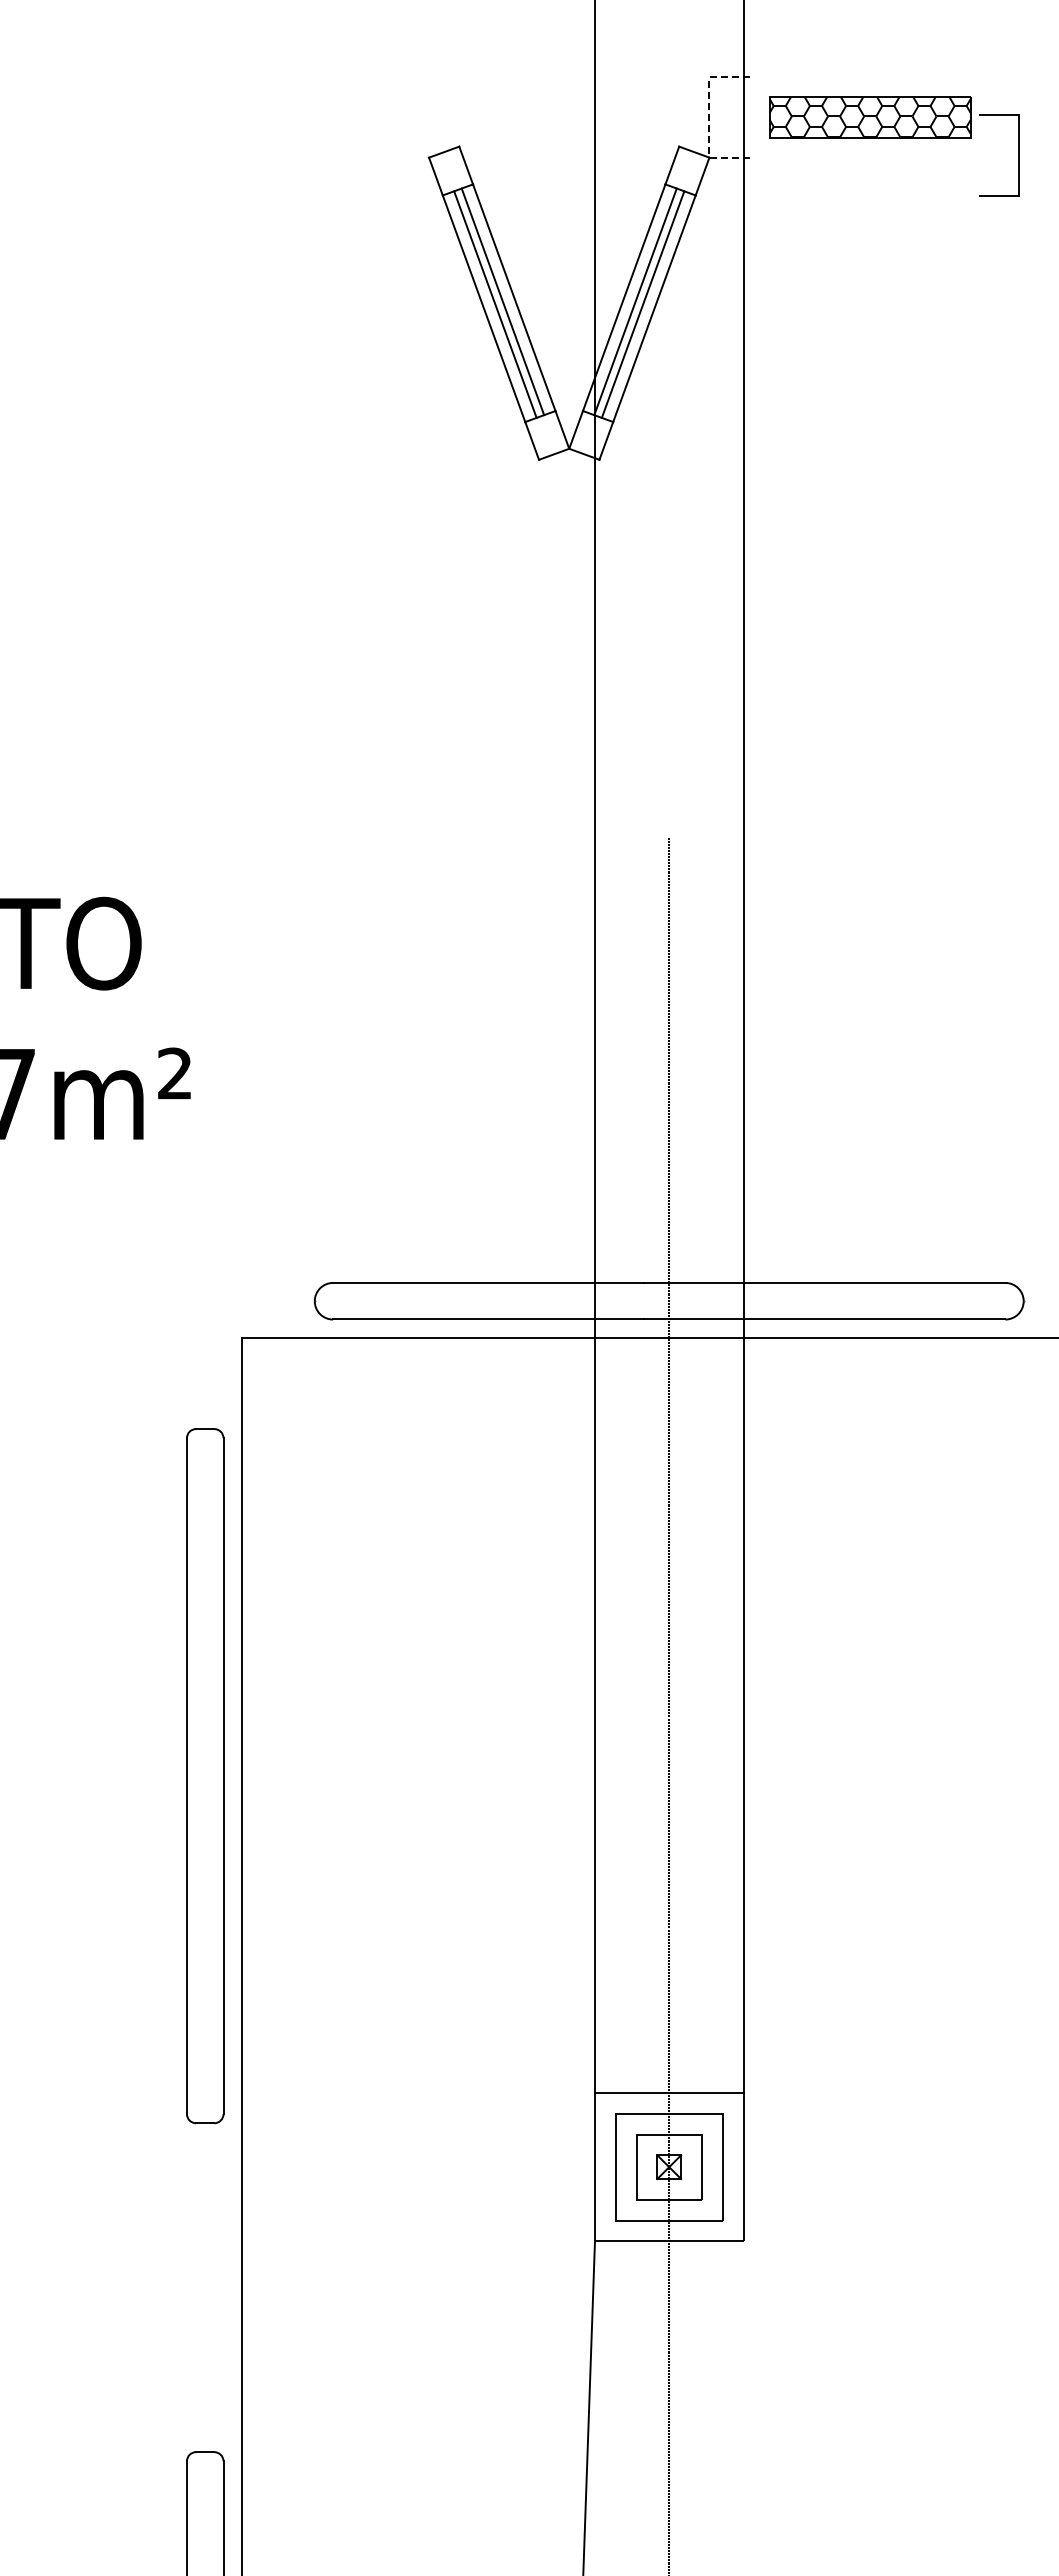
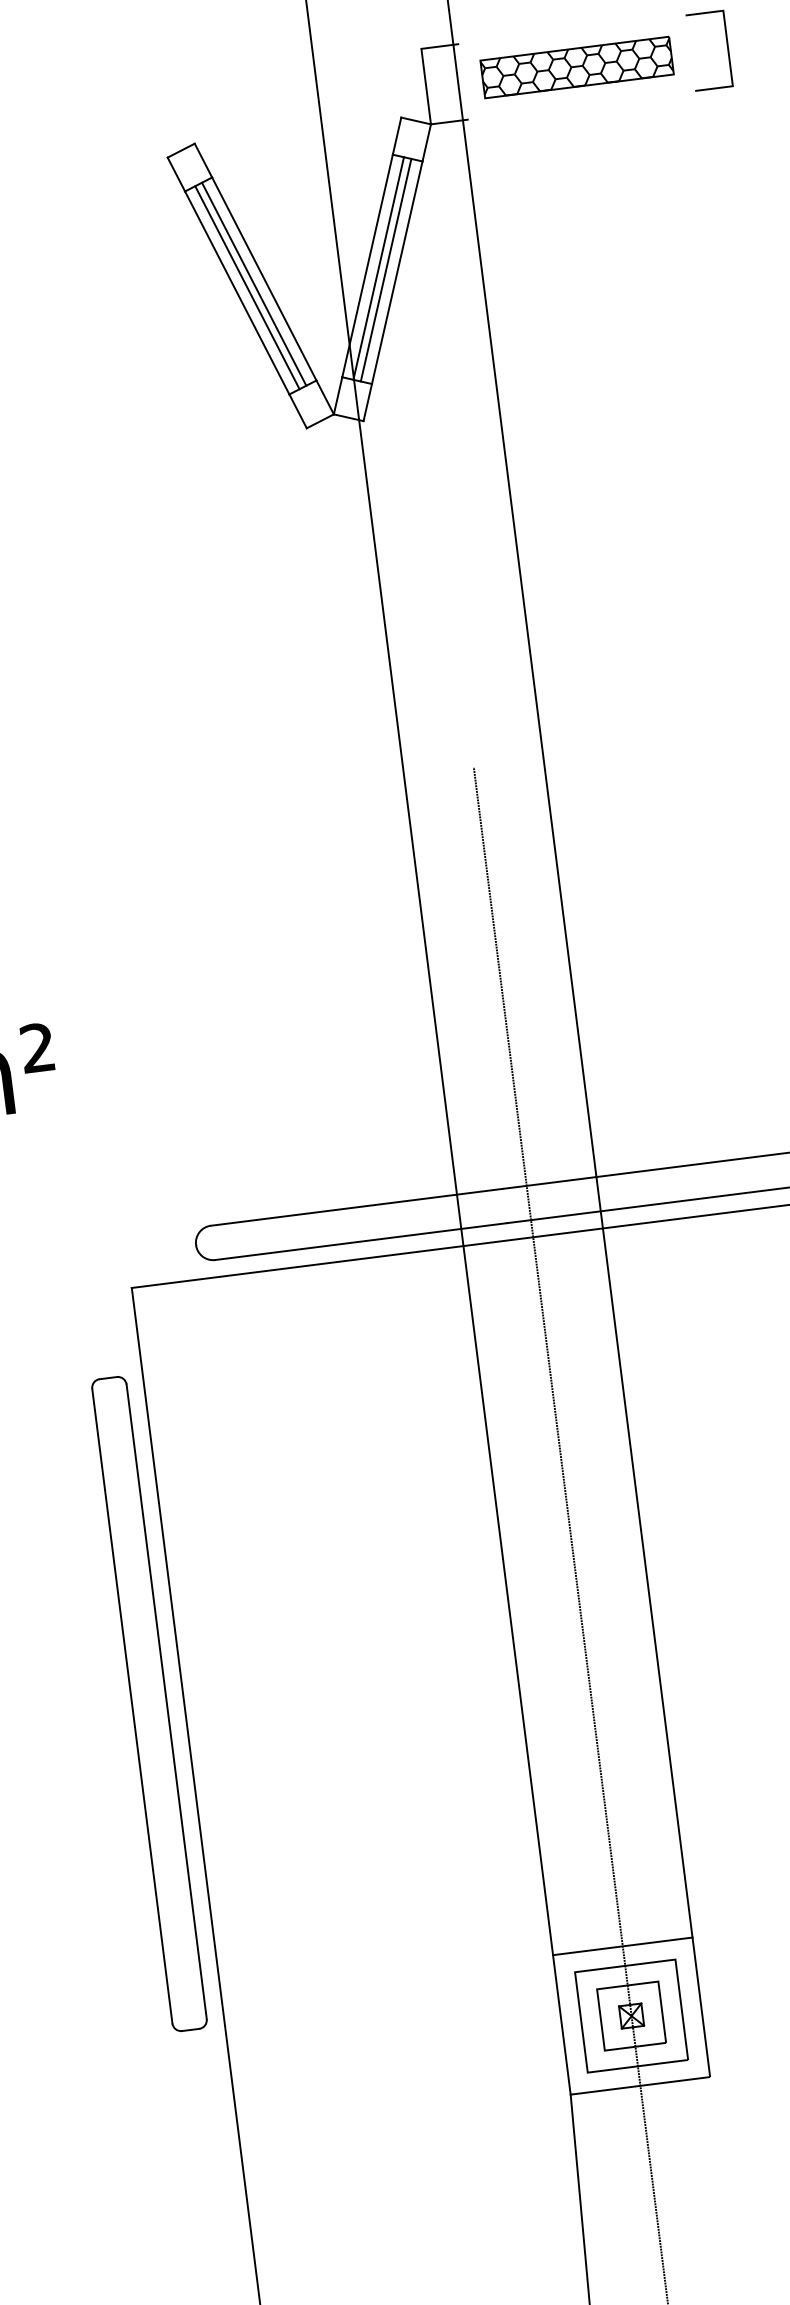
line: (709, 116) -> (426, 85), dashed -> solid
line: (1018, 155) -> (727, 48), moved

